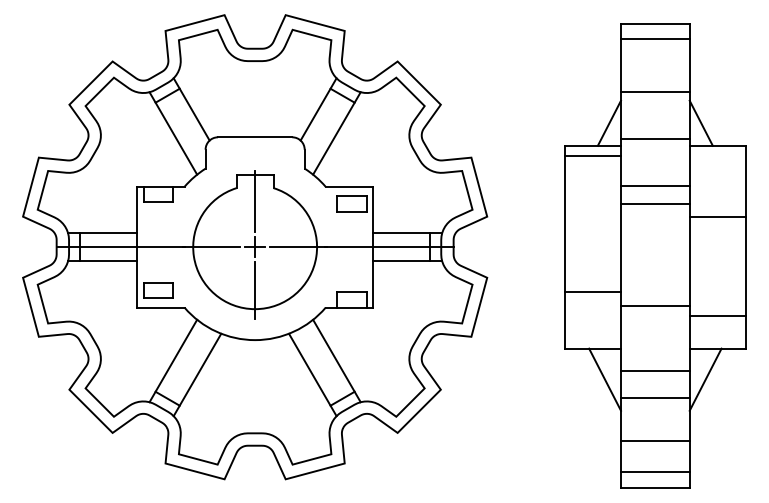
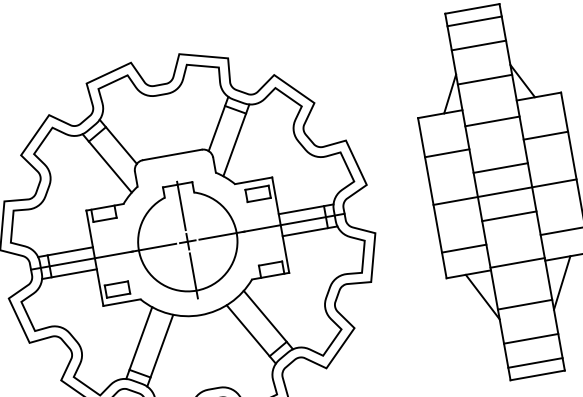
line: (654, 92) -> (478, 46), moved
line: (654, 139) -> (484, 79), moved
line: (592, 156) -> (446, 153), moved
line: (654, 186) -> (491, 121), moved
line: (654, 204) -> (500, 168), moved
line: (717, 217) -> (545, 135), moved
line: (654, 255) -> (504, 192), added
line: (592, 292) -> (463, 248), moved
line: (654, 306) -> (508, 216), moved
line: (654, 371) -> (516, 263), moved

